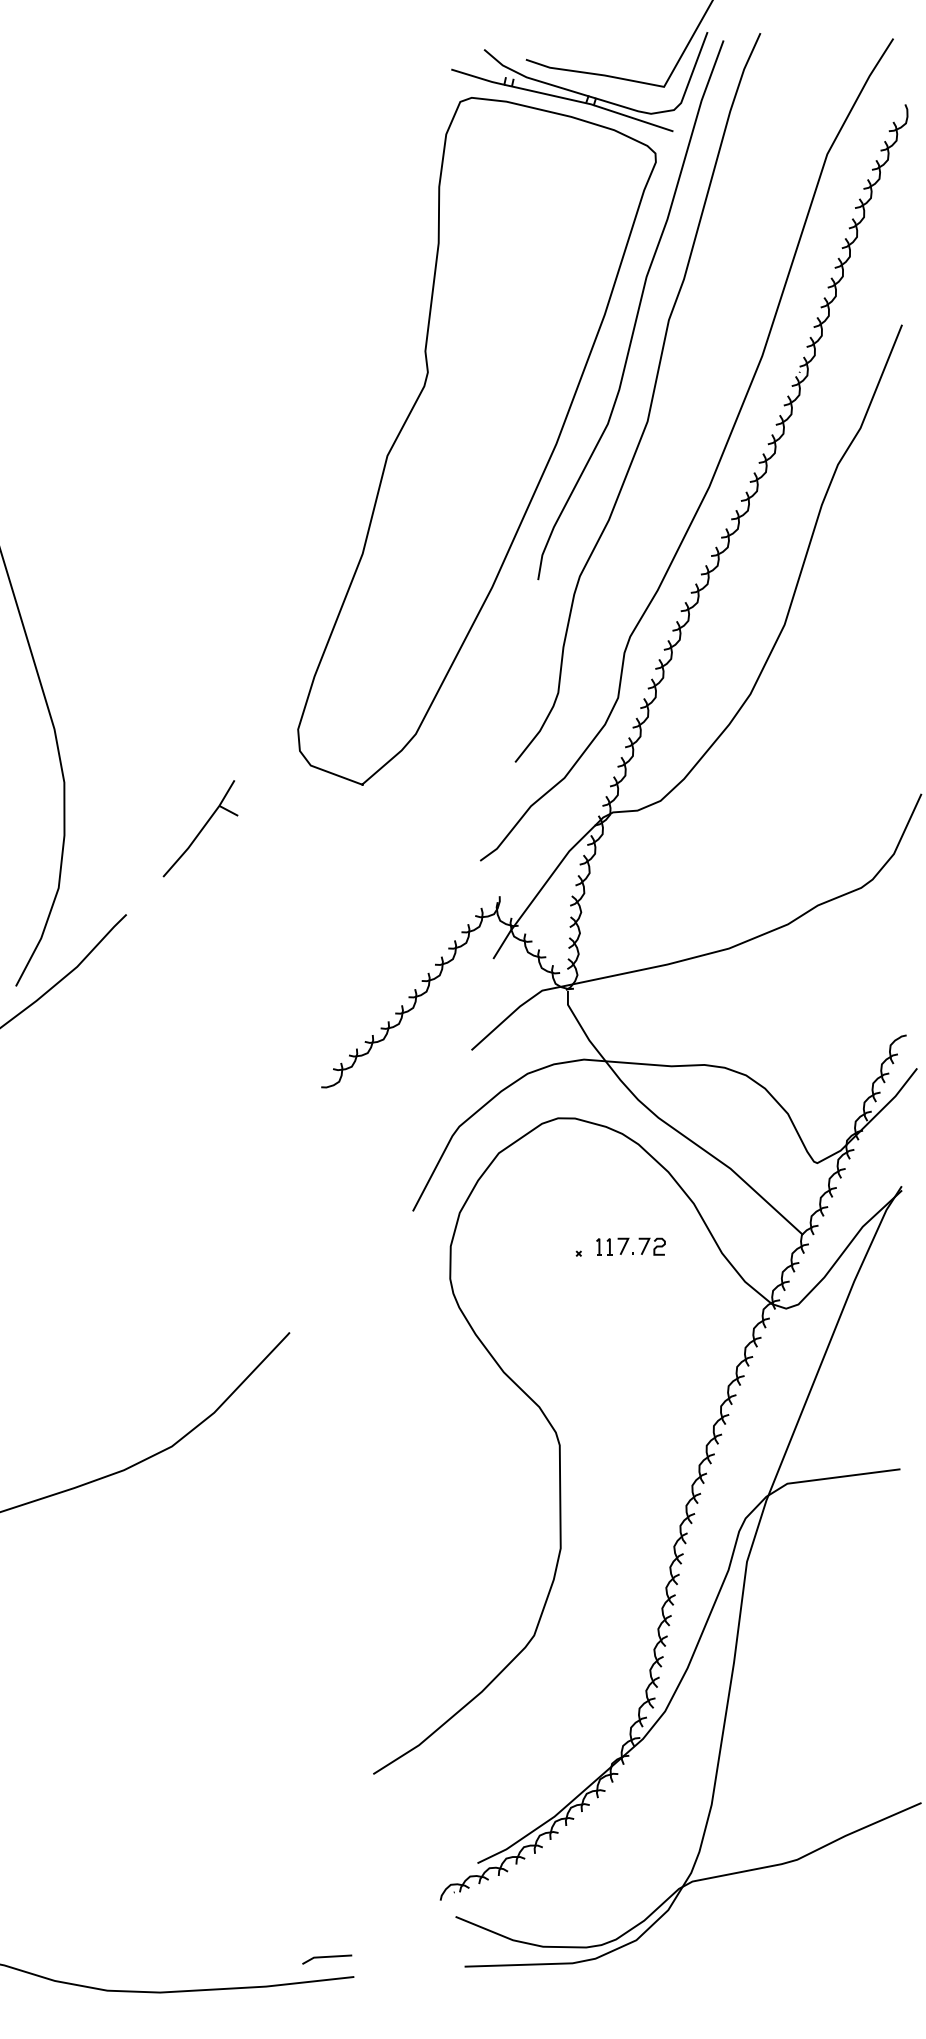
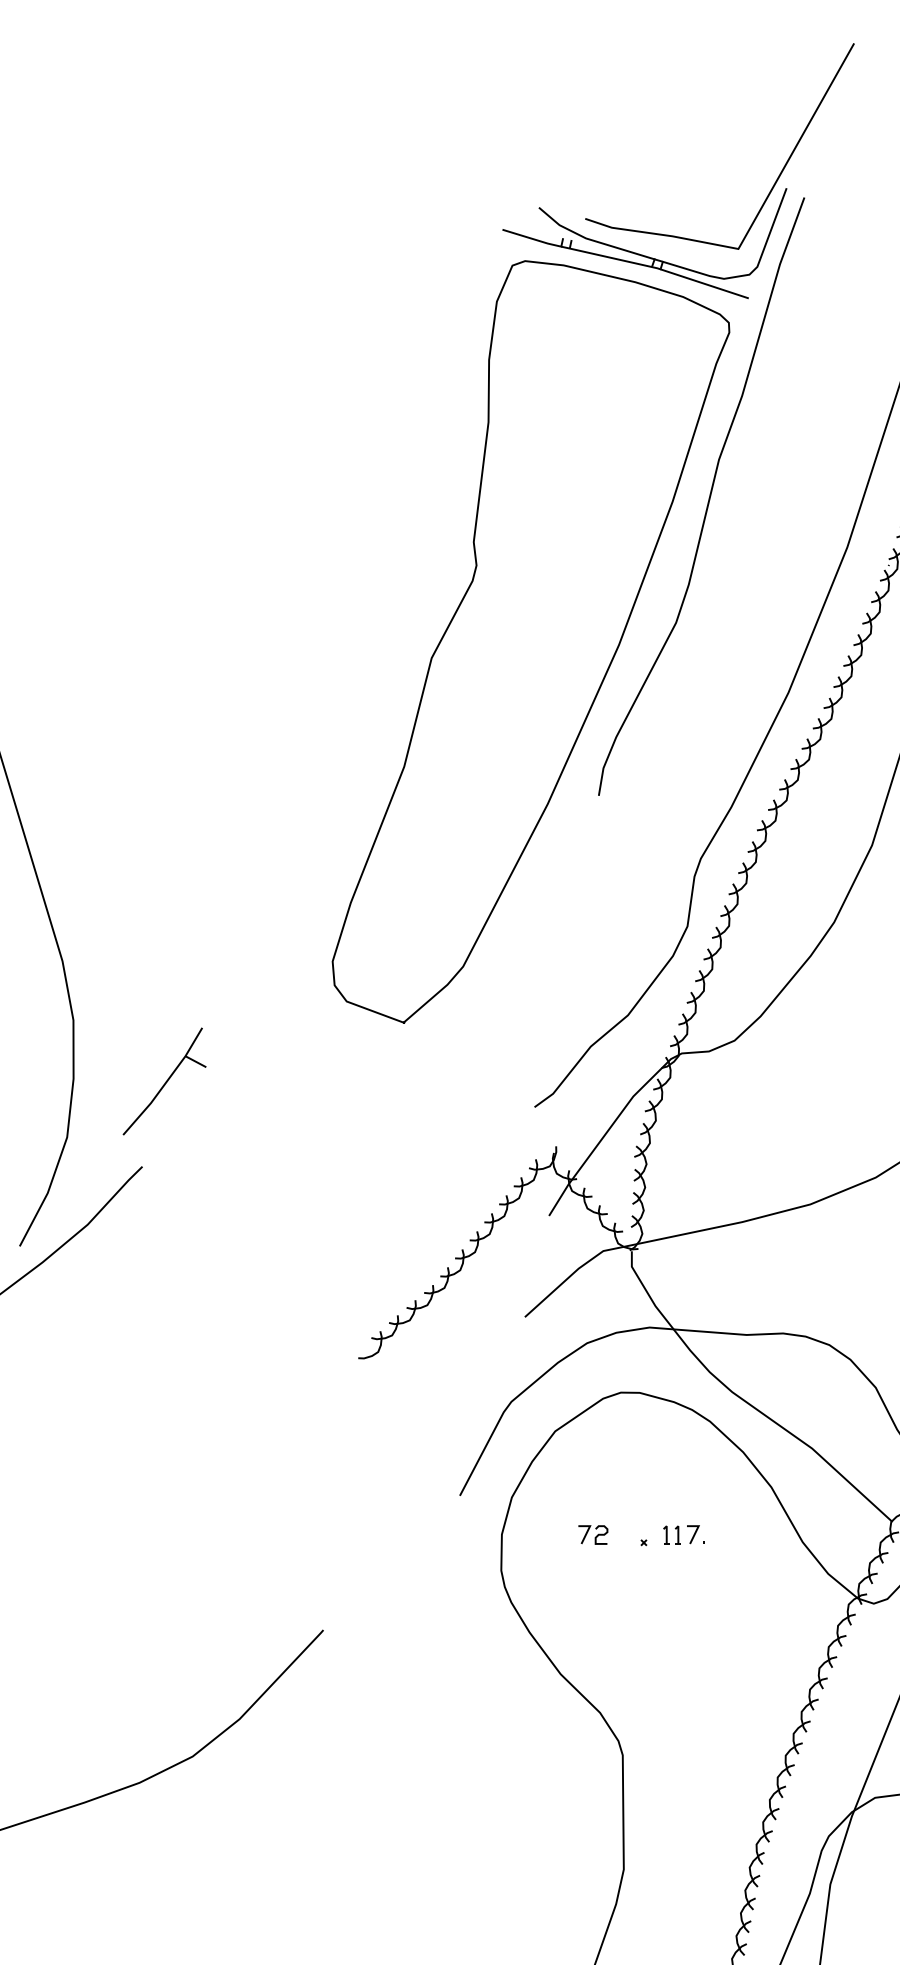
curve: (650, 401) -> (723, 597), removed
part: (200, 828) -> (164, 1081), moved
part: (651, 1246) -> (592, 1534), moved

